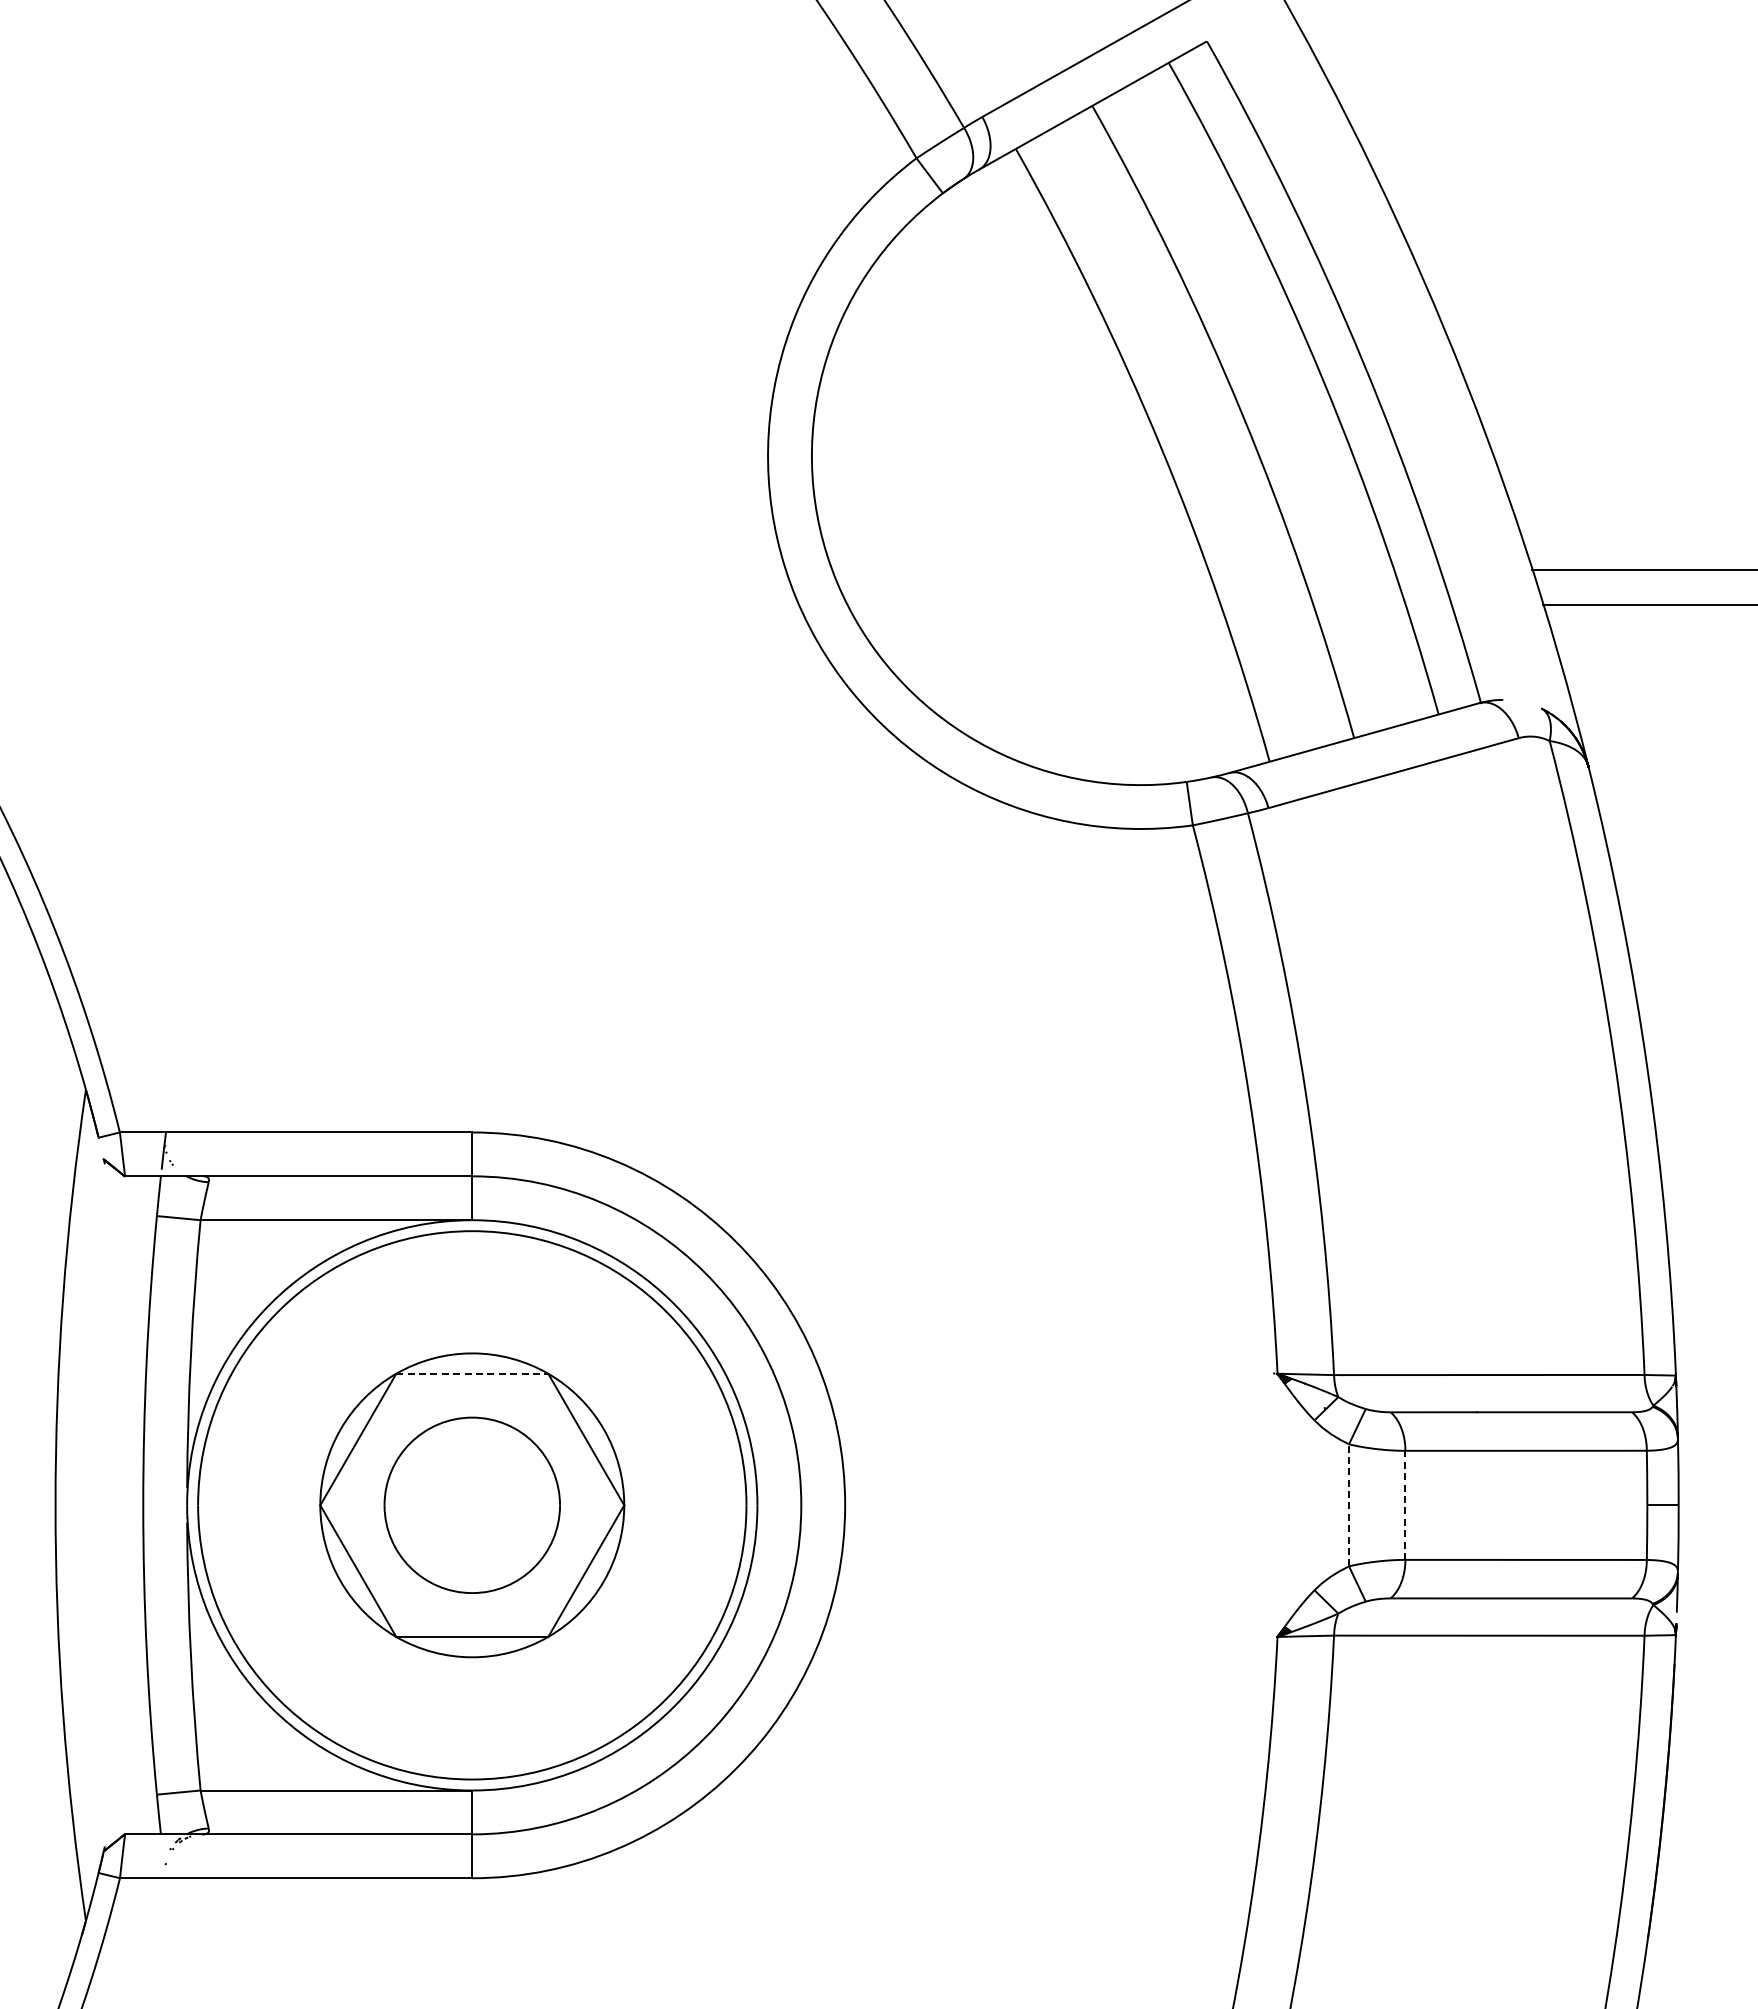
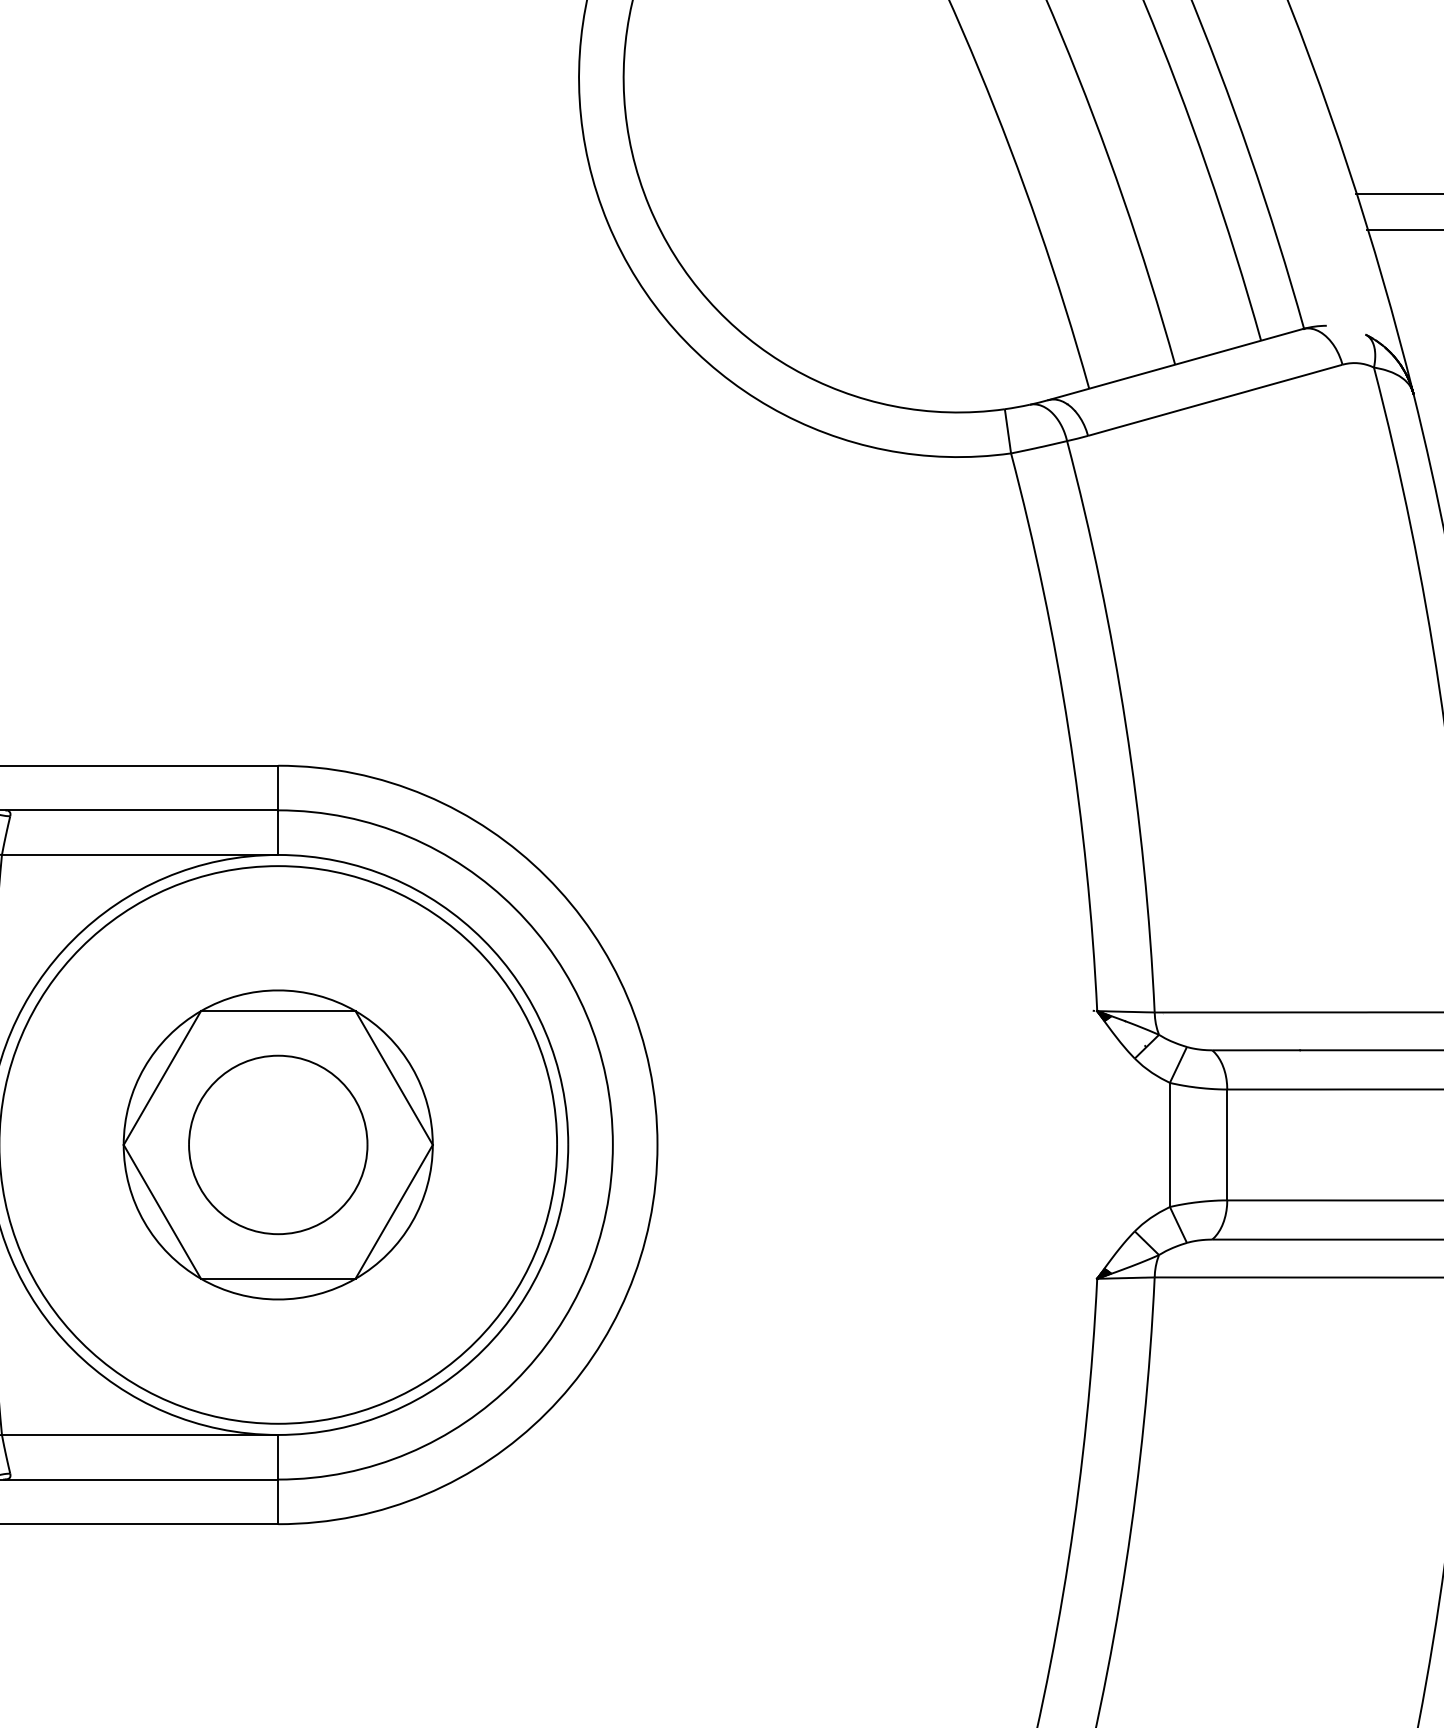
line: (472, 1373) -> (278, 1010), dashed -> solid
line: (1349, 1504) -> (1170, 1144), dashed -> solid
line: (1405, 1505) -> (1227, 1145), dashed -> solid

